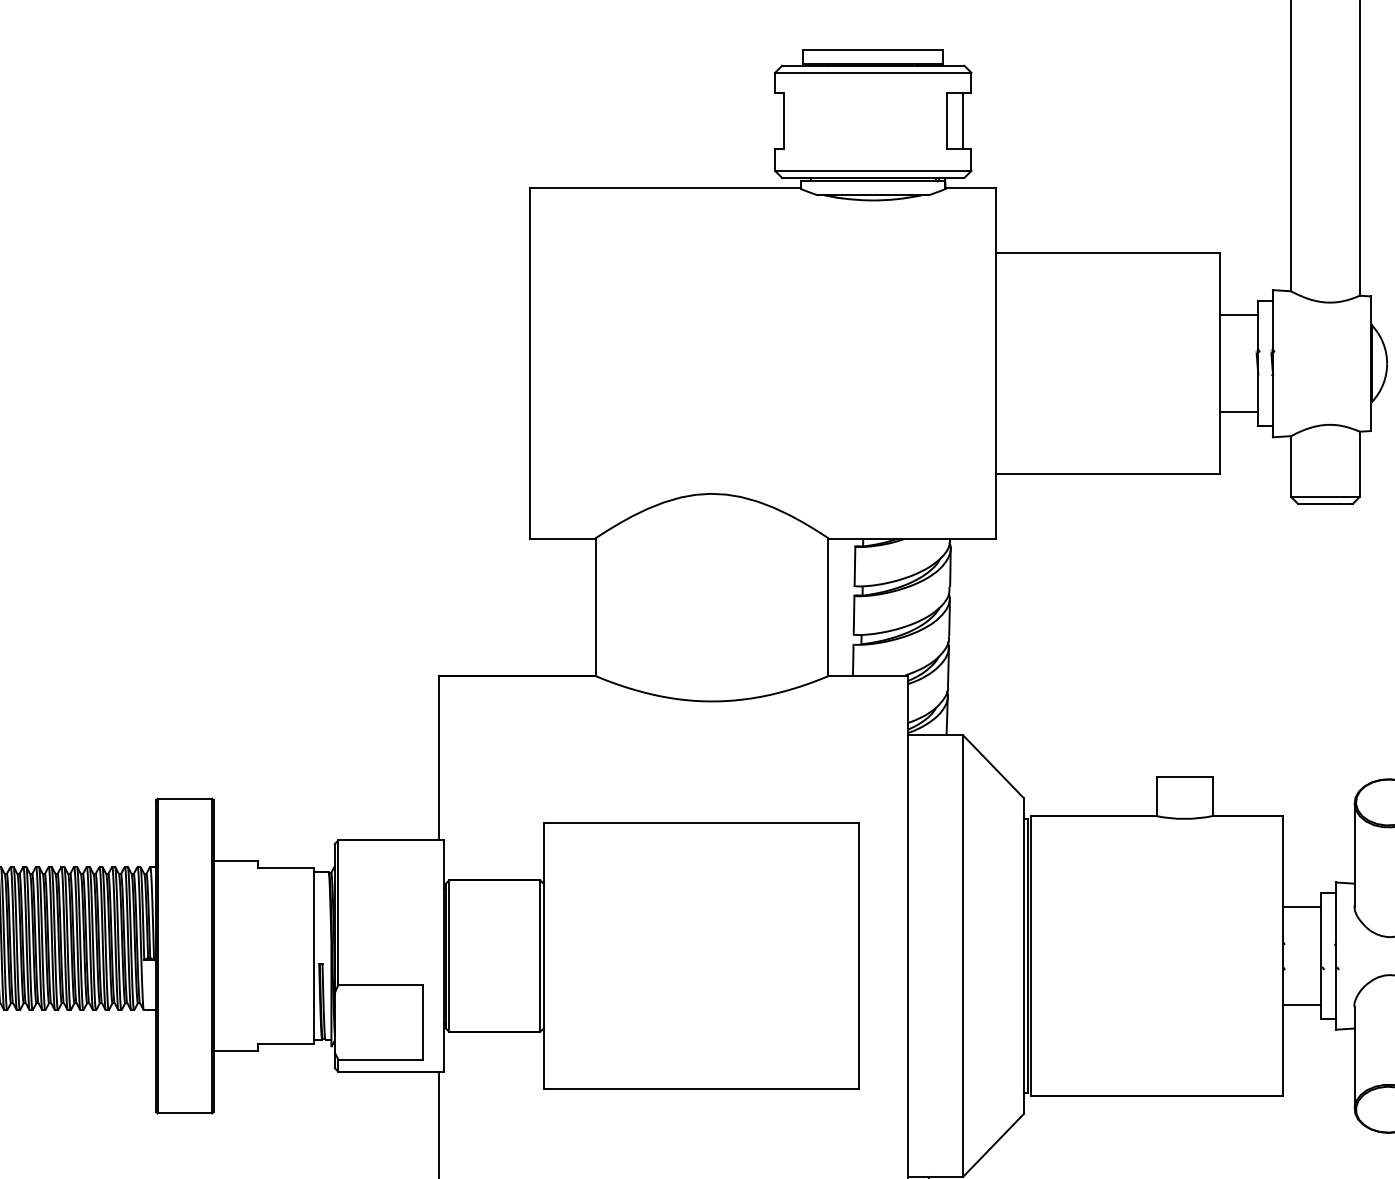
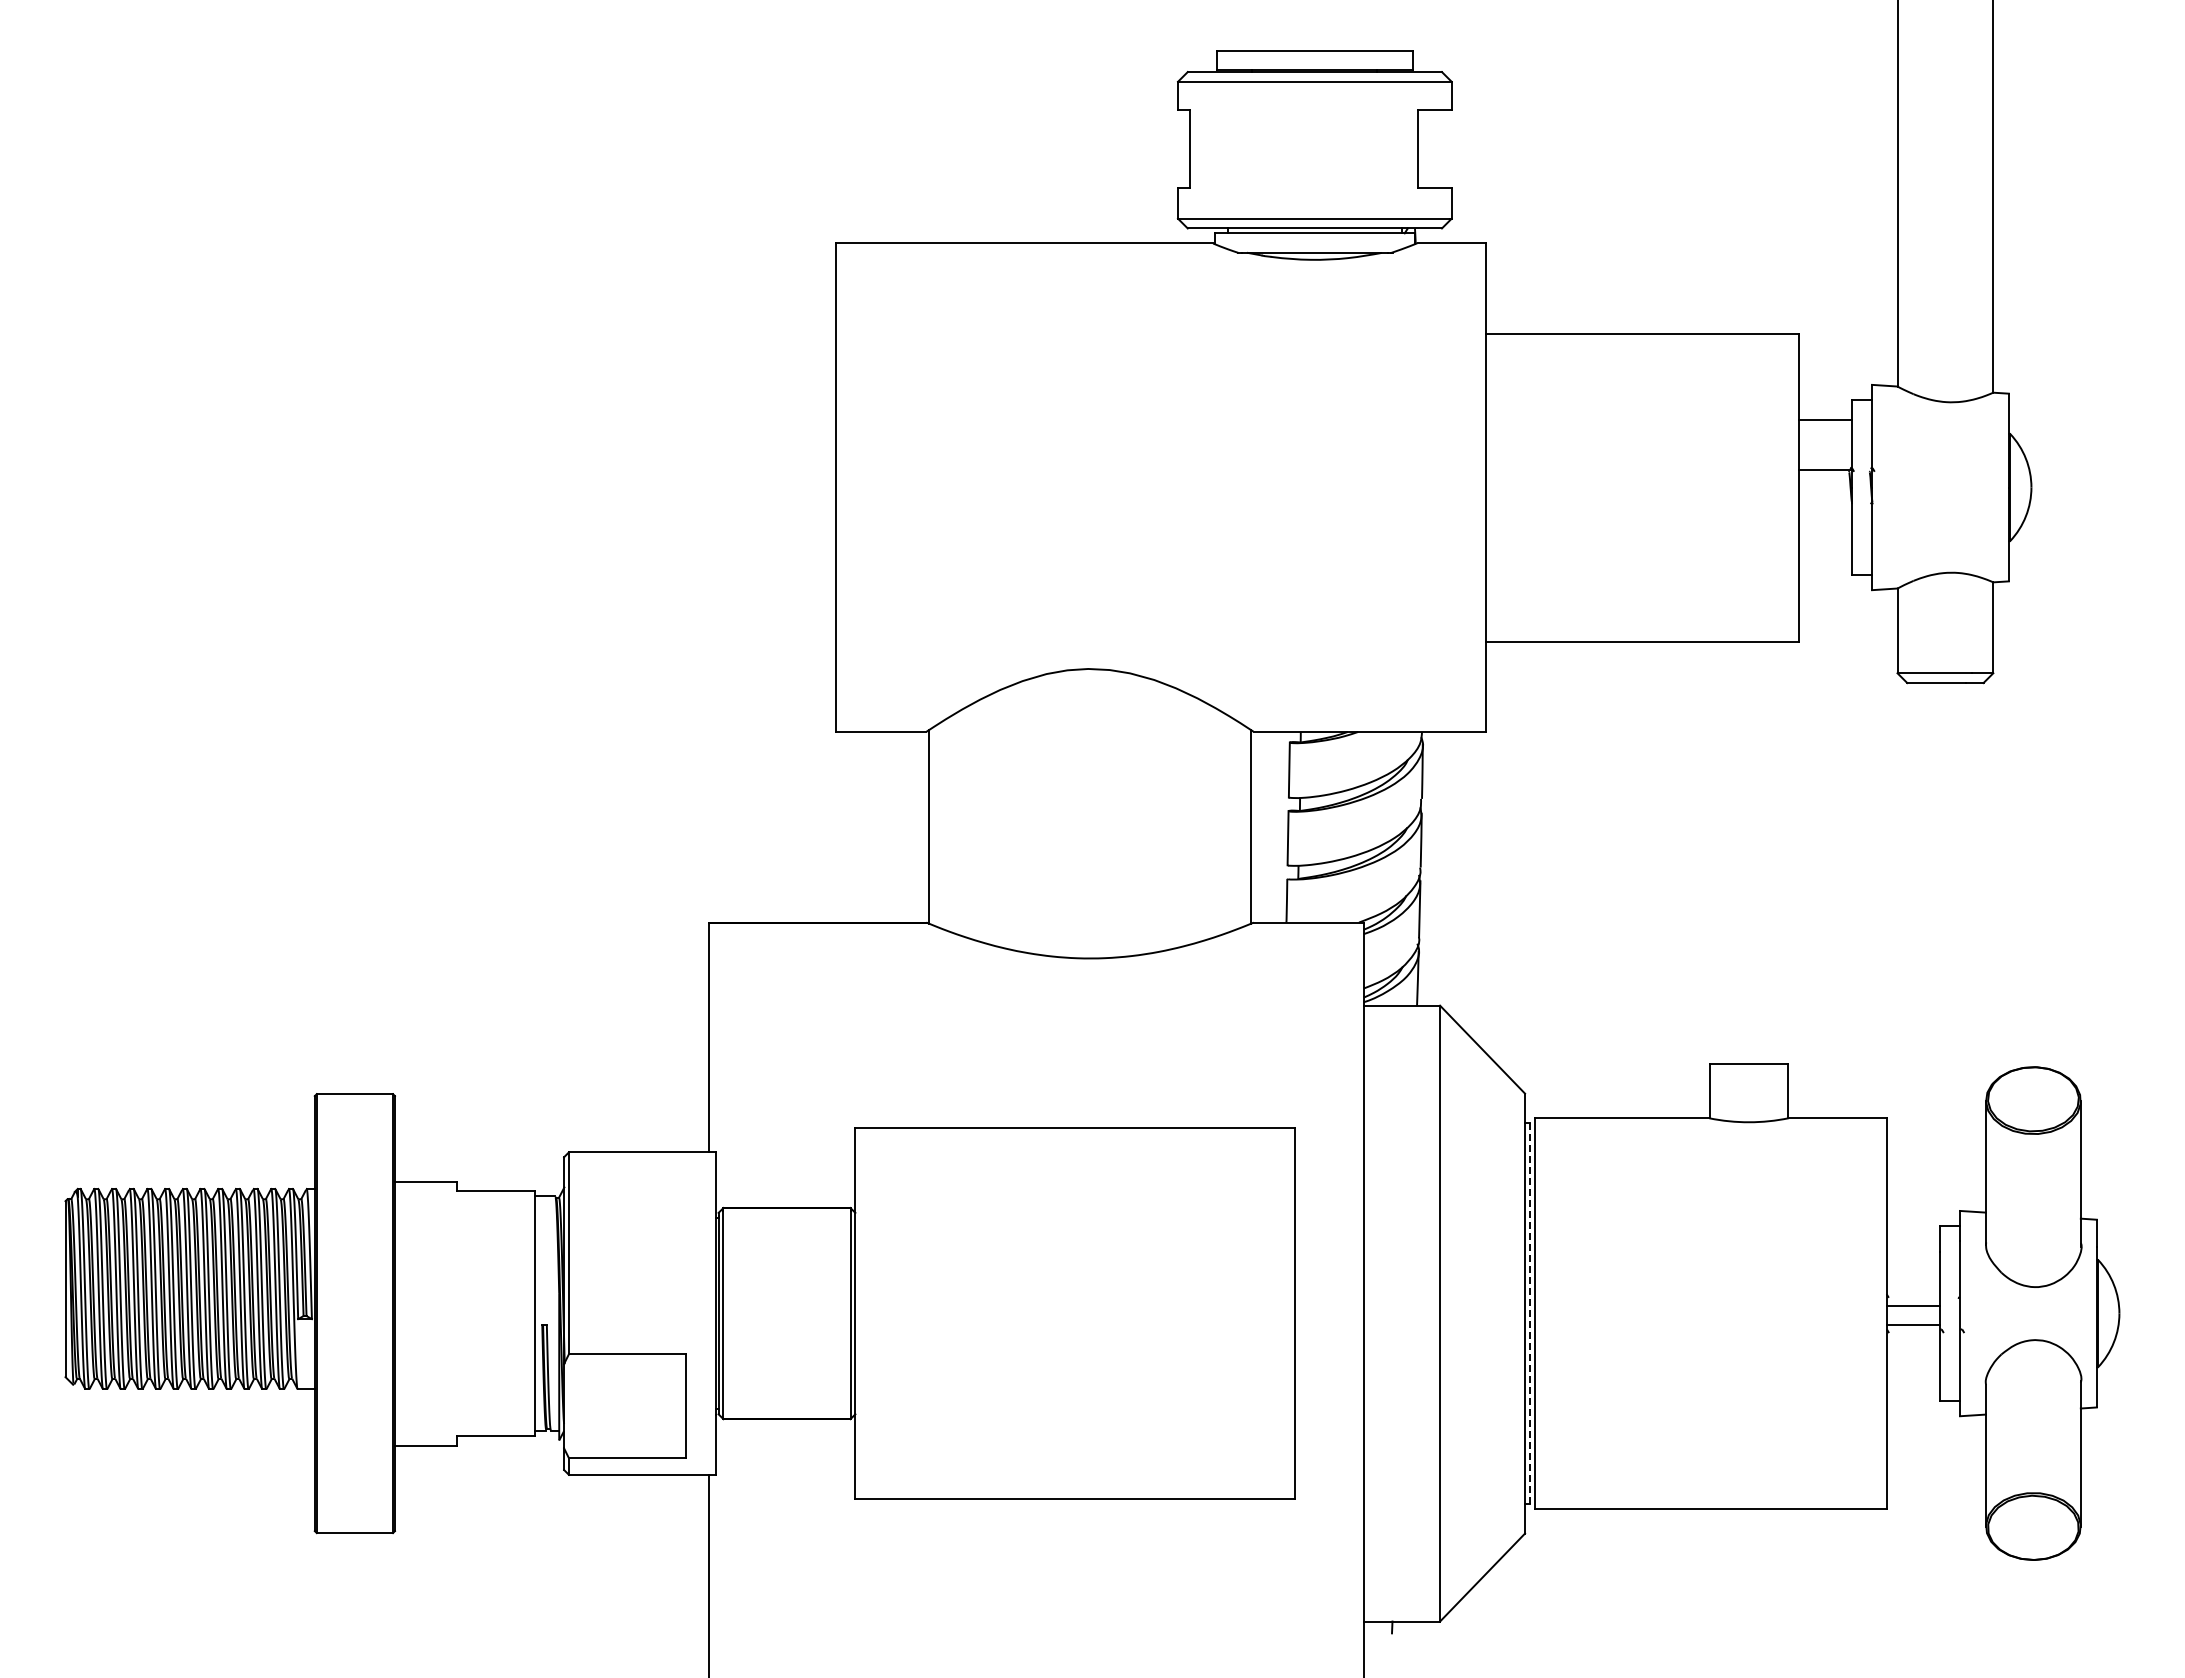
line: (962, 120) -> (1439, 148), removed
line: (1238, 412) -> (1824, 470), moved
line: (1301, 907) -> (1912, 1324), moved
line: (1027, 956) -> (1529, 1313), solid -> dashed
line: (1301, 1004) -> (1912, 1305), moved

